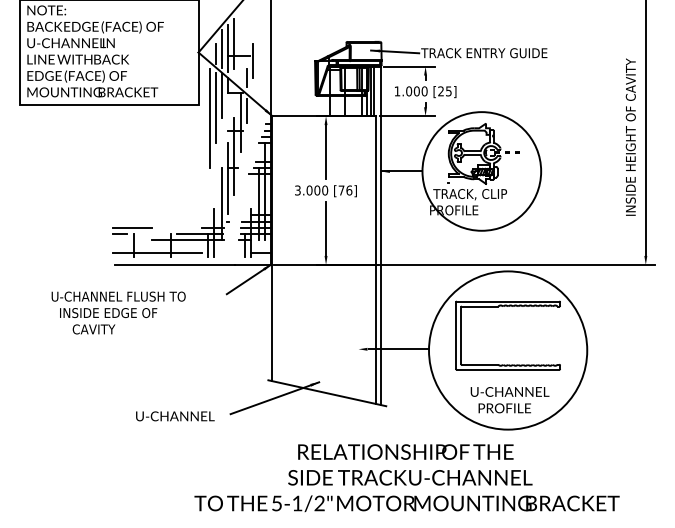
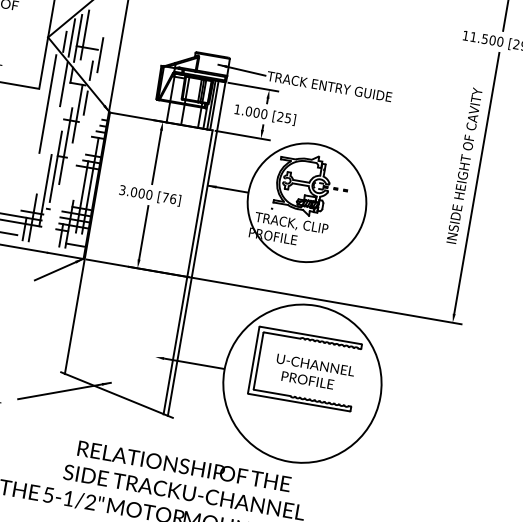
line: (215, 107) -> (55, 94), removed
text: (630, 136) -> (464, 165), moved
text: (509, 400) -> (313, 373), moved

